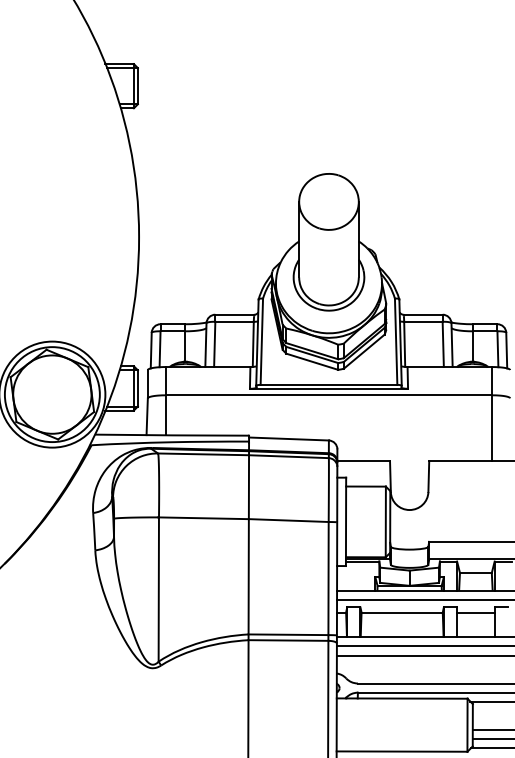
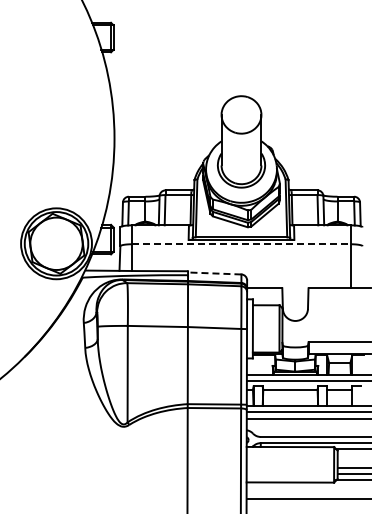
line: (330, 395) -> (242, 244), solid -> dashed
line: (288, 439) -> (214, 273), solid -> dashed

